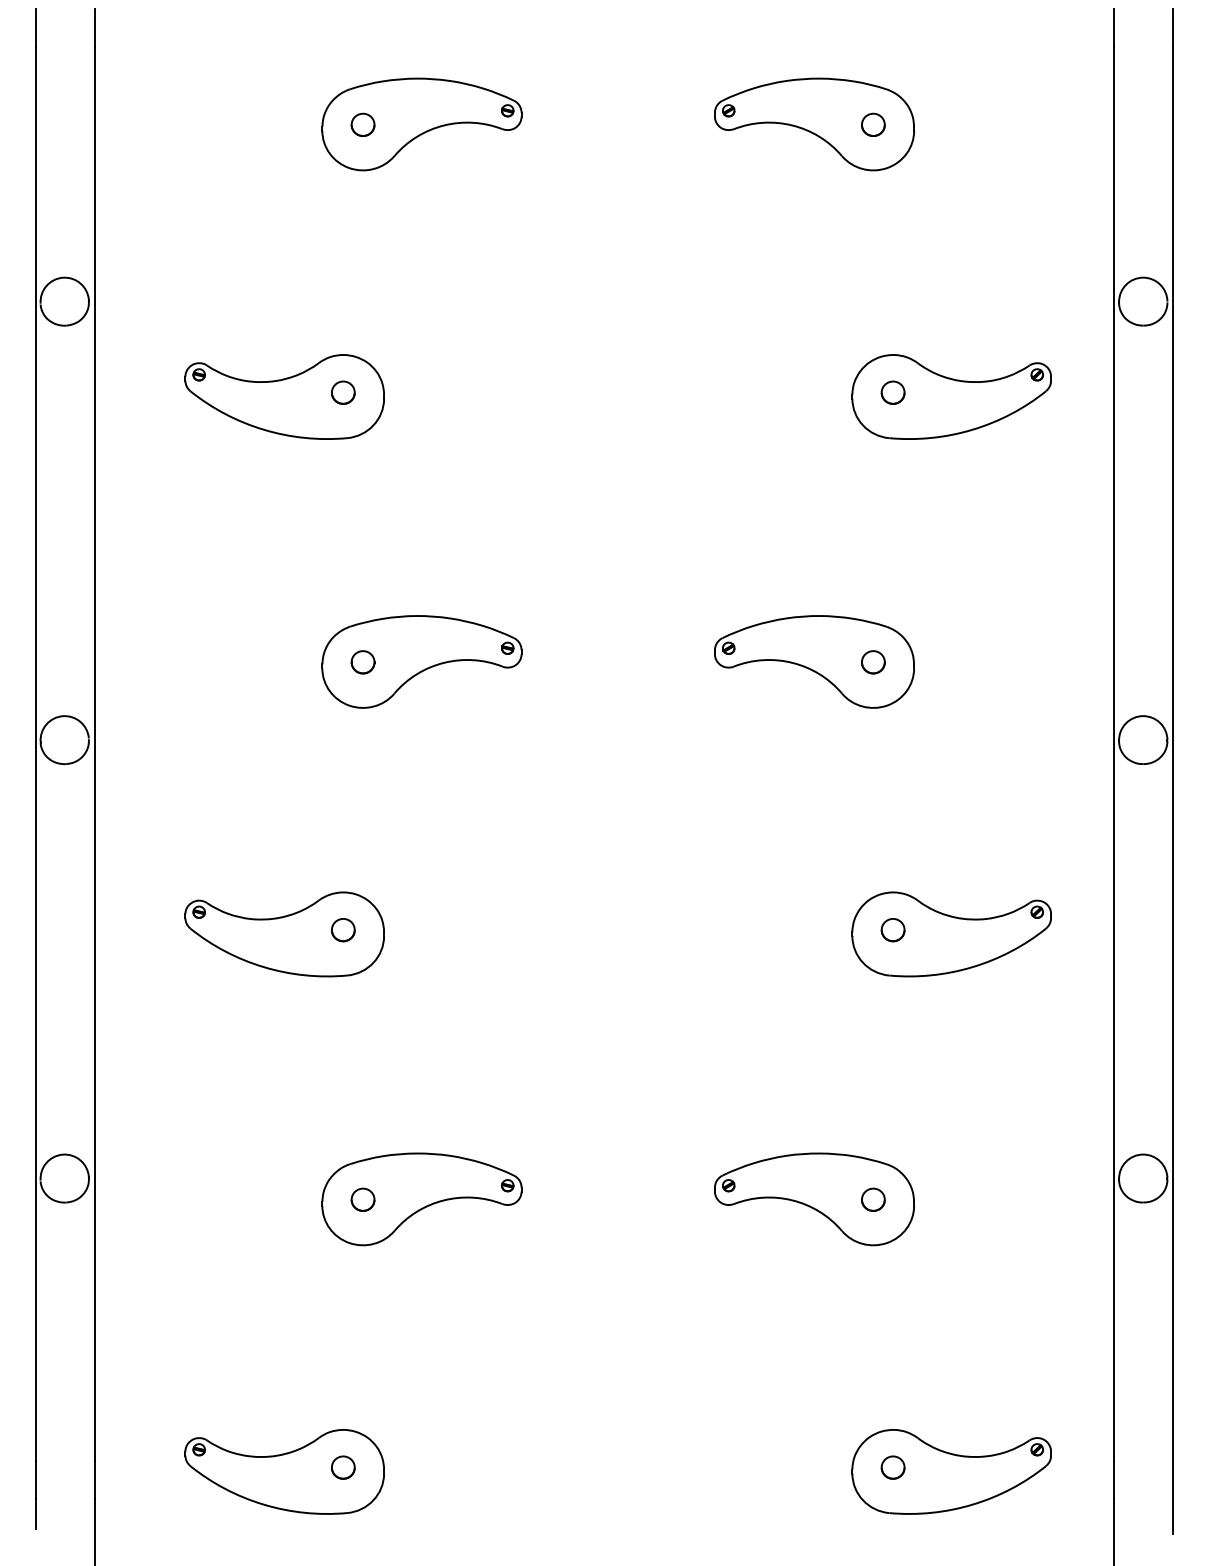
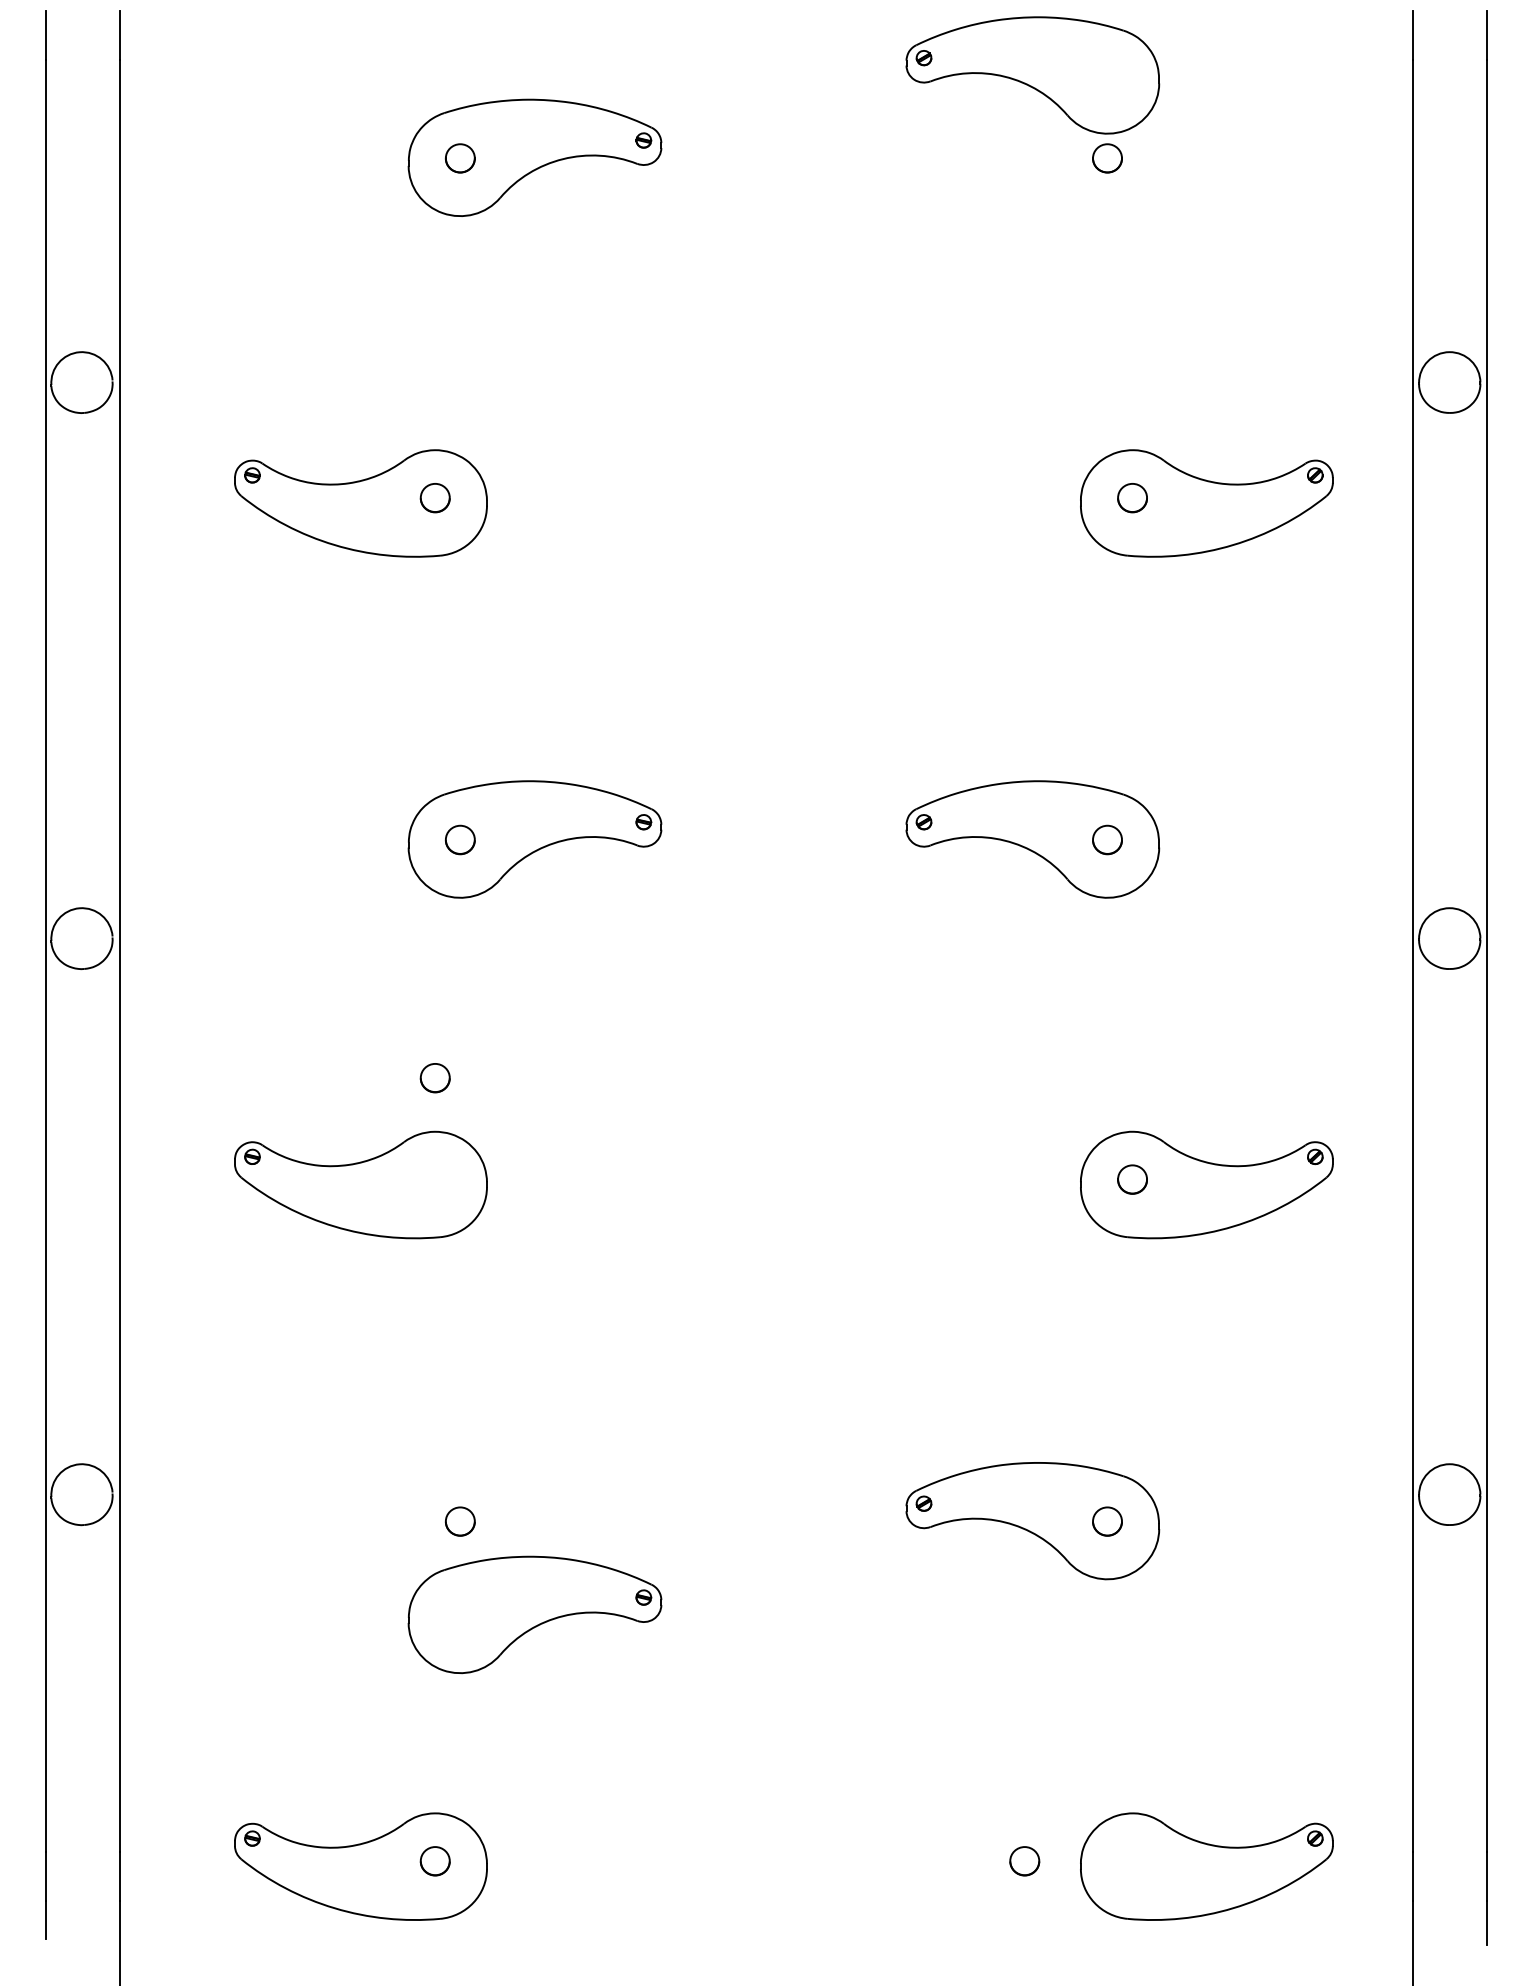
part: (814, 124) -> (1032, 75), moved
part: (343, 930) -> (435, 1078), moved
part: (421, 1199) -> (534, 1615), moved
part: (892, 1467) -> (1023, 1861), moved

